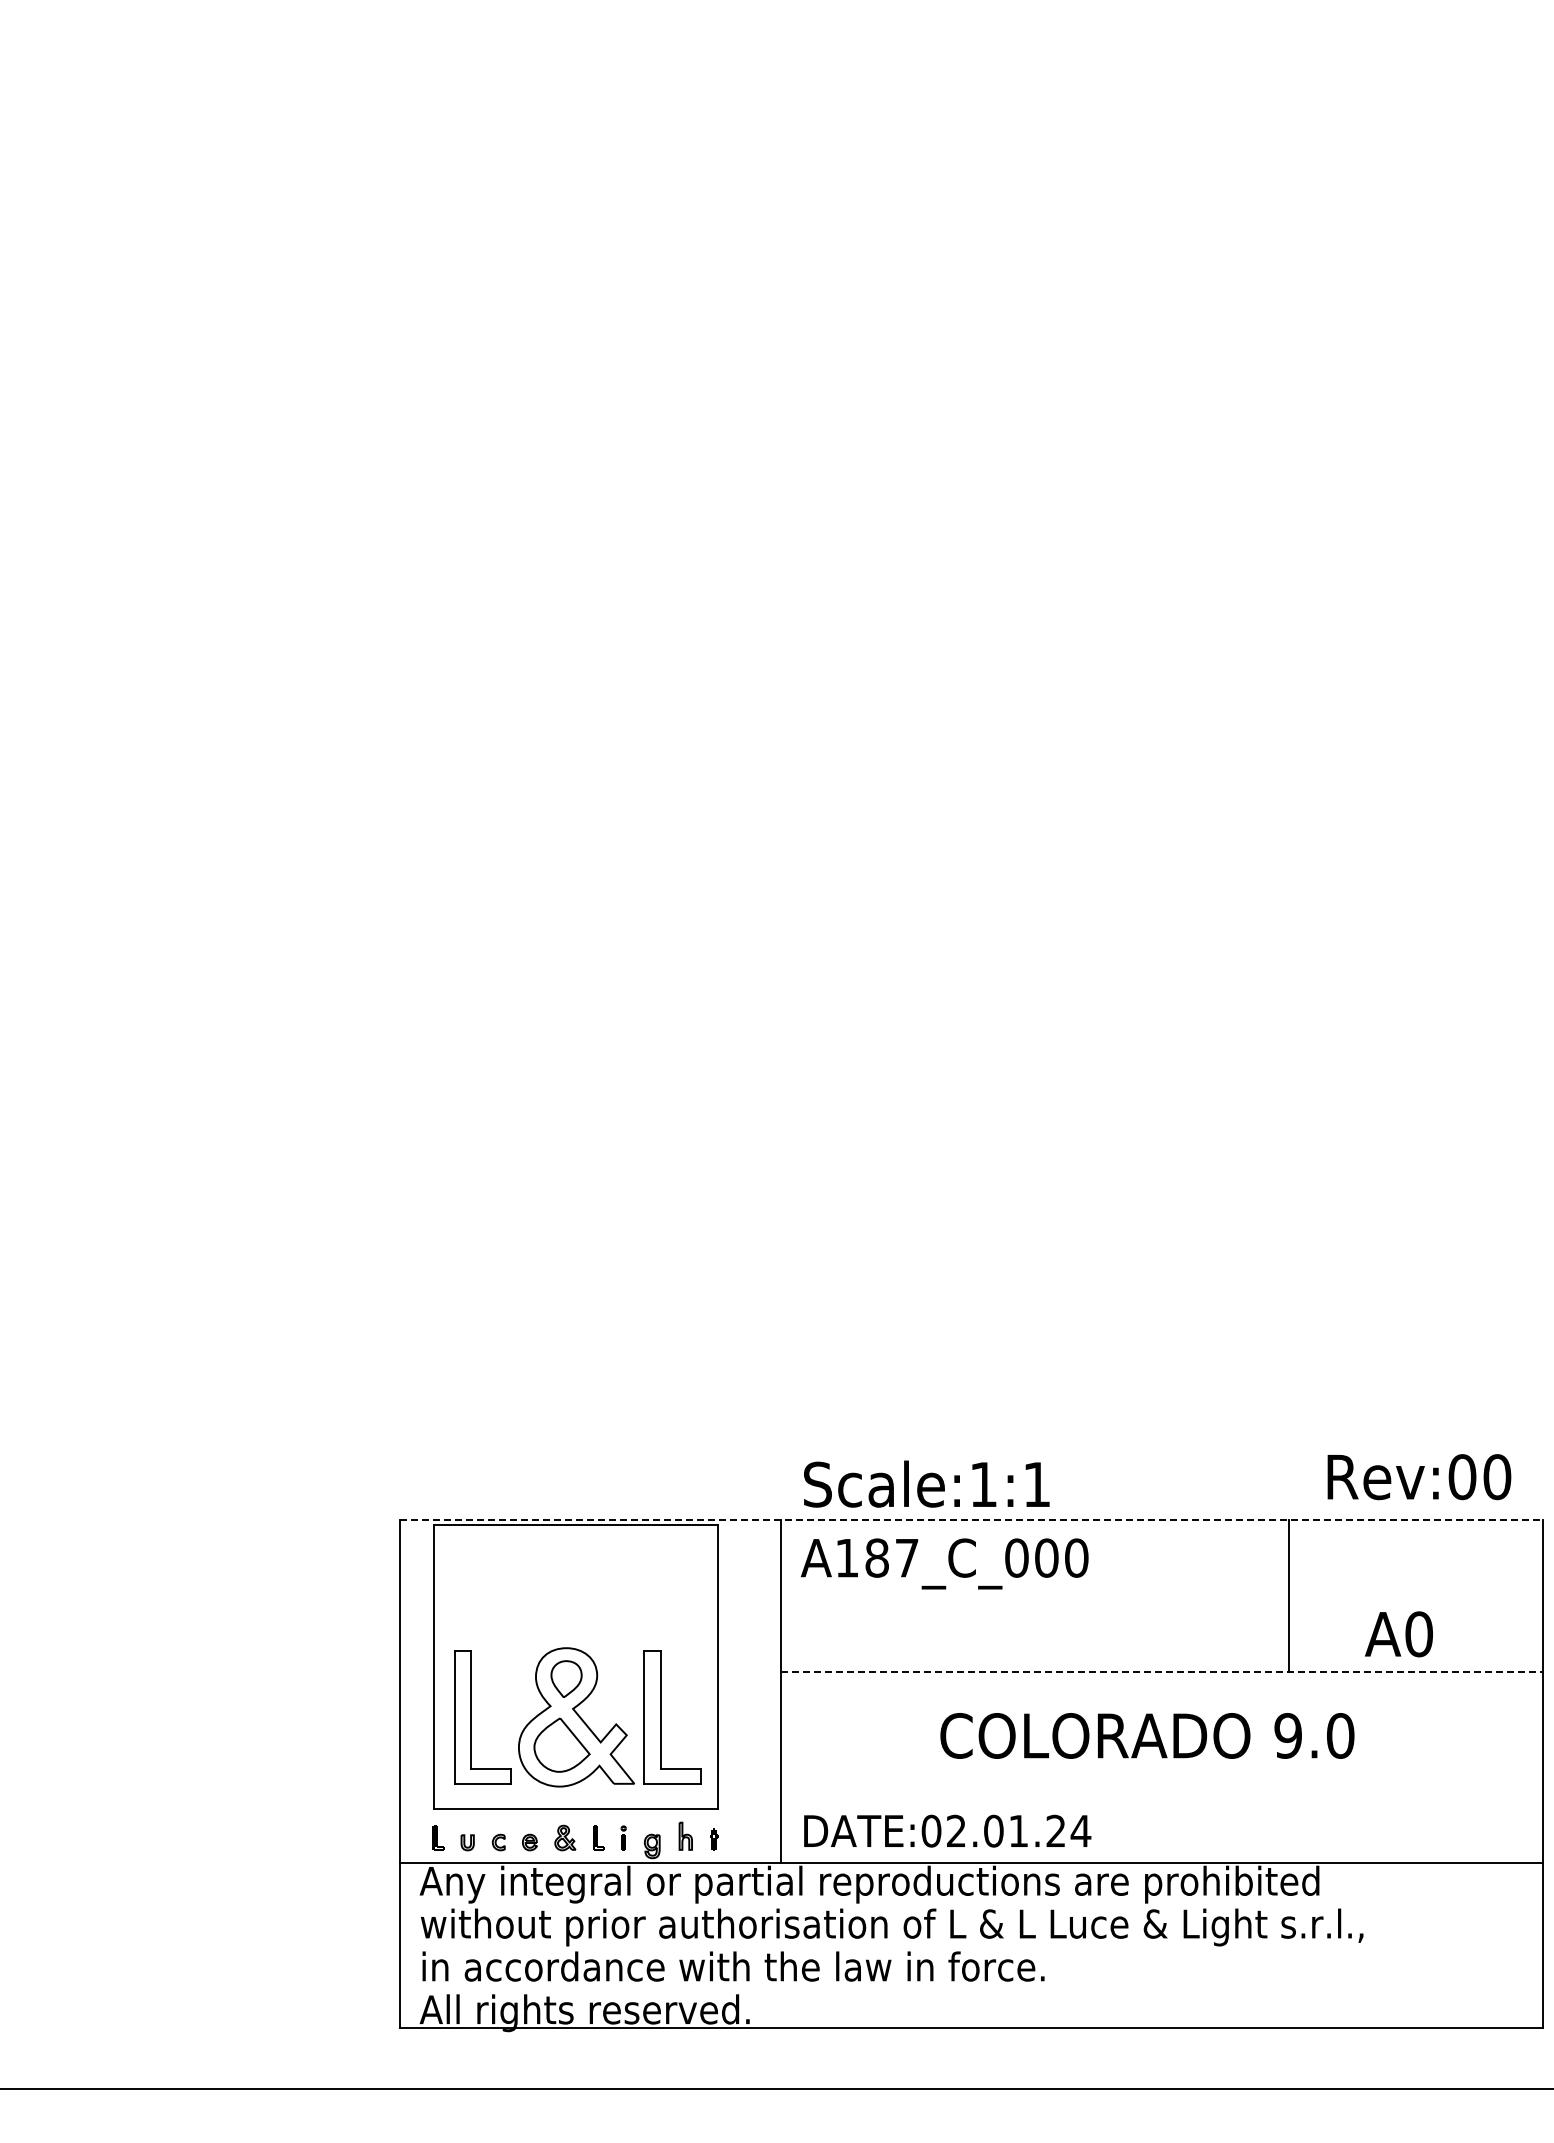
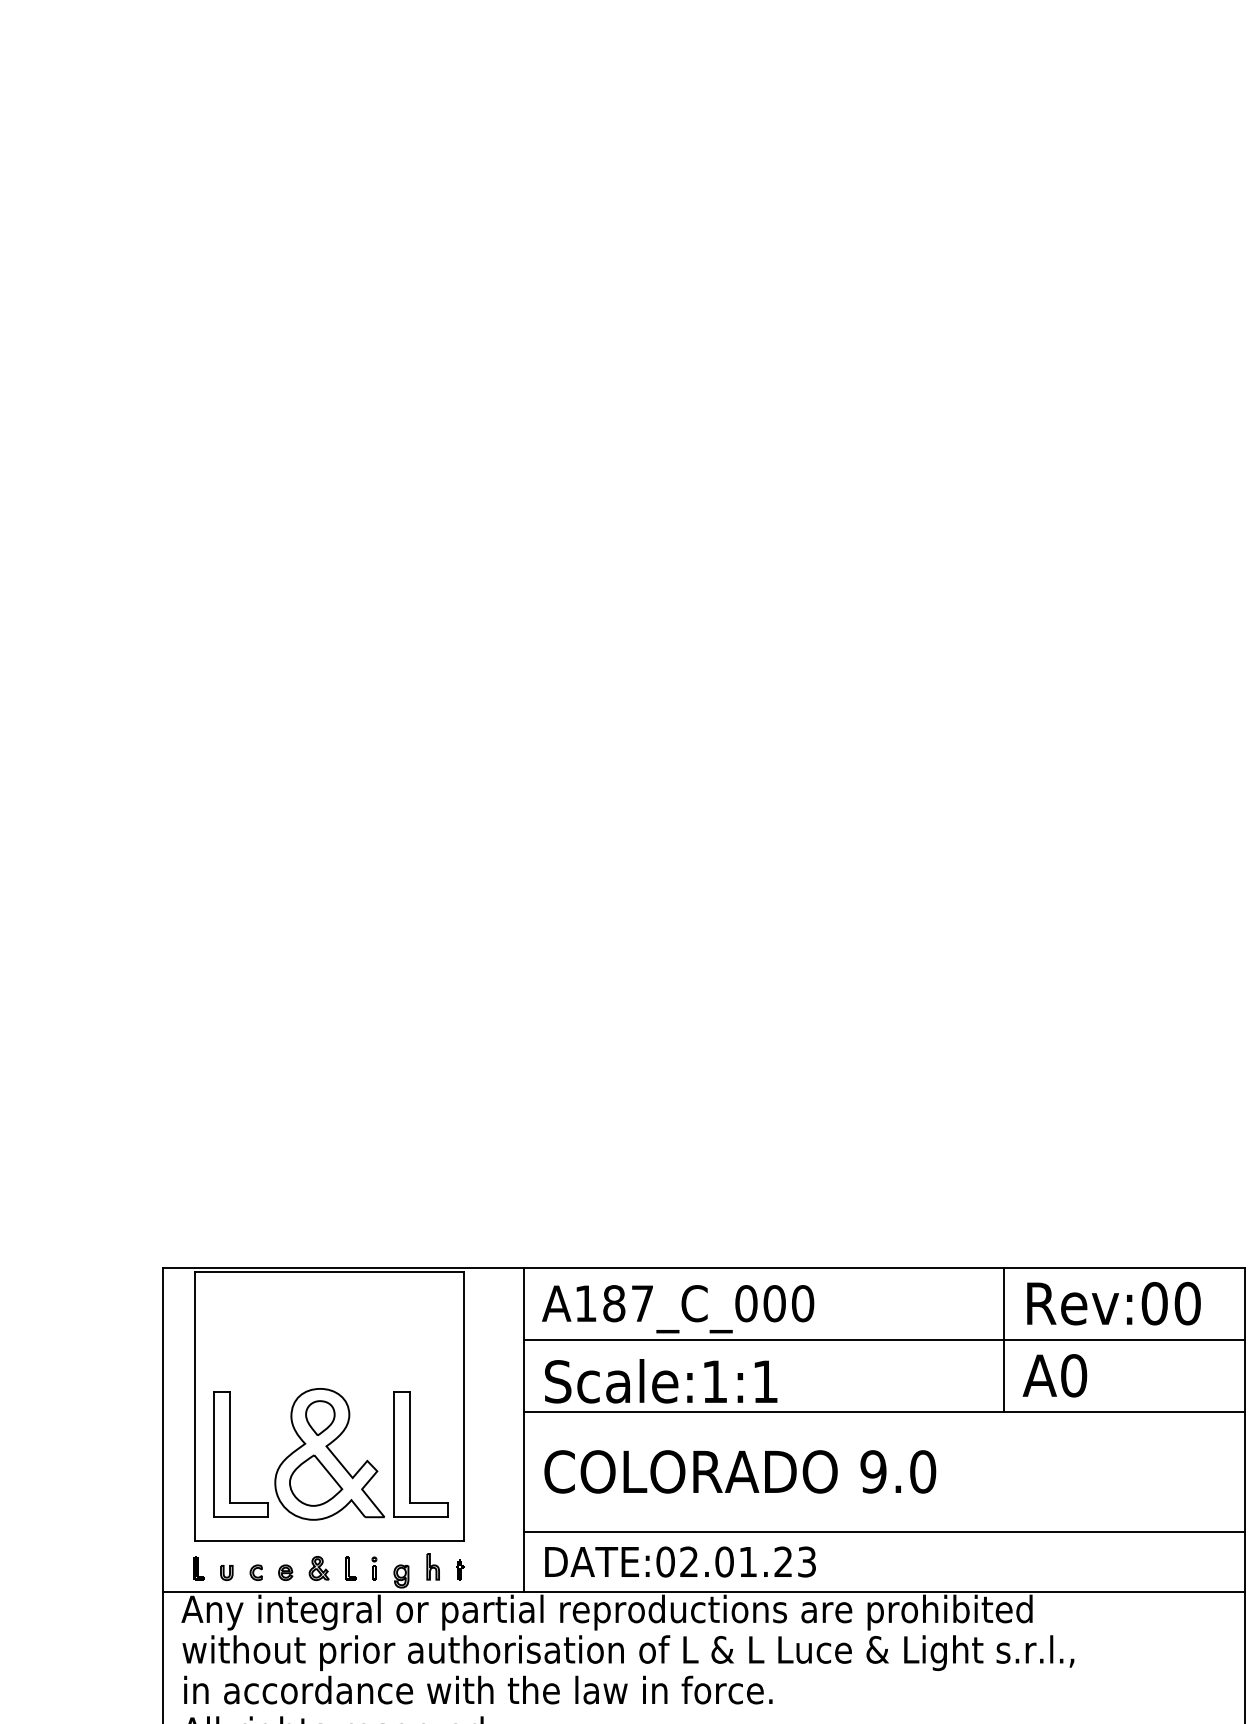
text: (1419, 1477) -> (1114, 1304), moved
text: (926, 1483) -> (660, 1380), moved
line: (971, 1520) -> (703, 1268), dashed -> solid
line: (1162, 1596) -> (884, 1339), added
text: (1398, 1634) -> (1054, 1375), moved
line: (1162, 1672) -> (884, 1411), dashed -> solid
text: (1147, 1735) -> (740, 1471), moved
line: (1162, 1799) -> (884, 1532), added
text: (1080, 1830) -> (806, 1561), DATE:02.01.24 -> DATE:02.01.23

